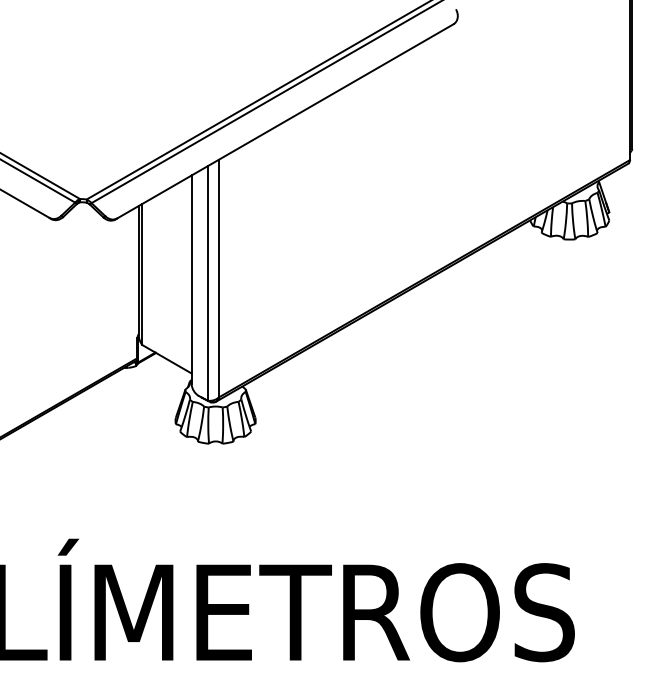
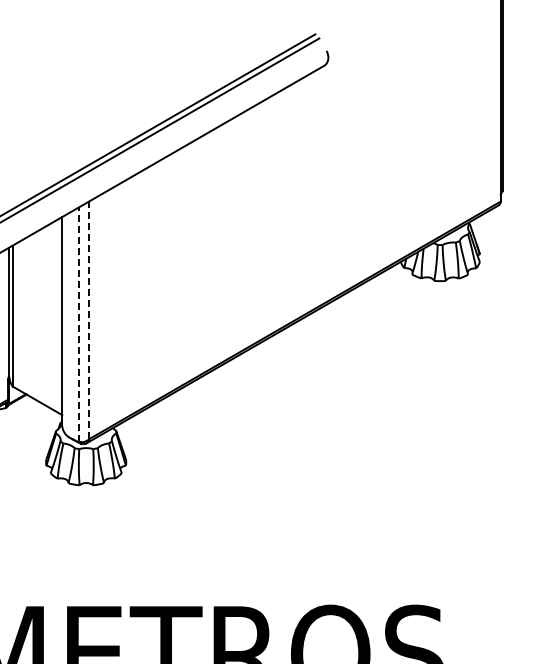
line: (218, 278) -> (89, 320), solid -> dashed
line: (208, 282) -> (79, 324), solid -> dashed

